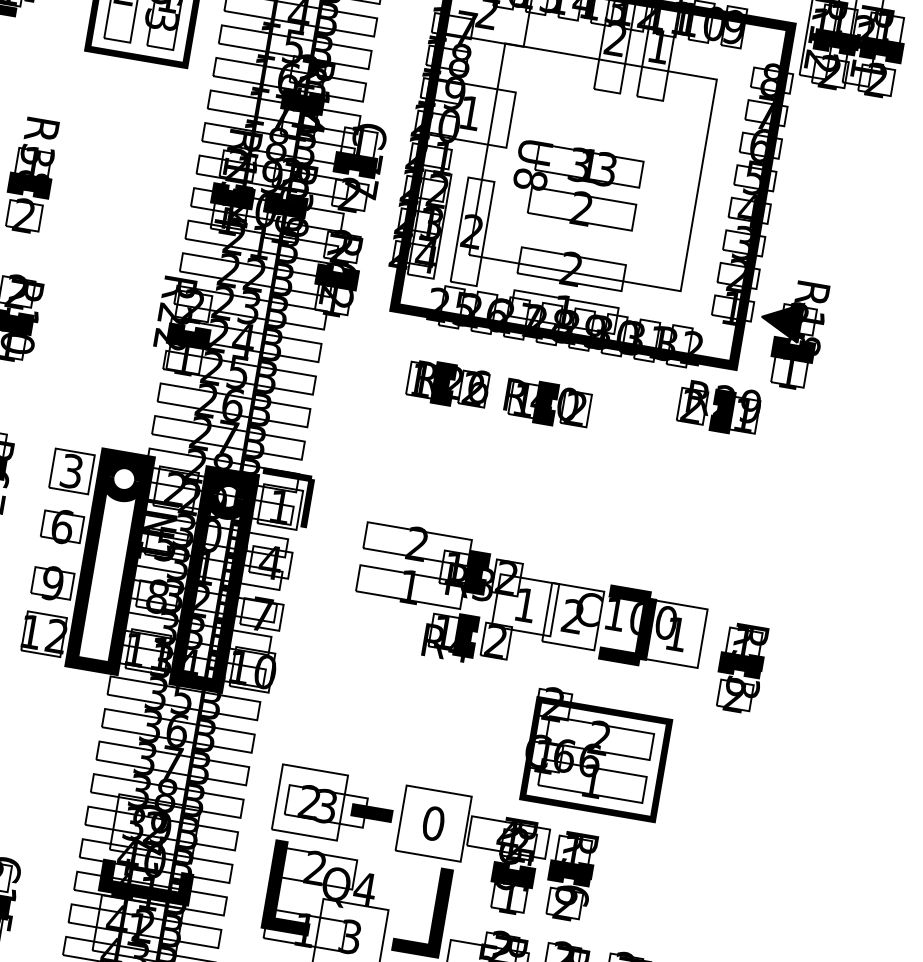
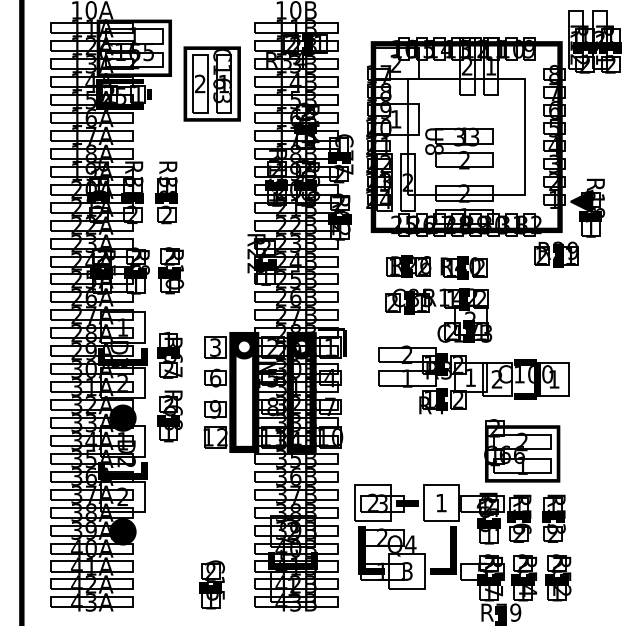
part: (485, 465) -> (436, 306), added
part: (740, 667) -> (553, 518), moved
text: (433, 822) -> (441, 502), 0 -> 1

